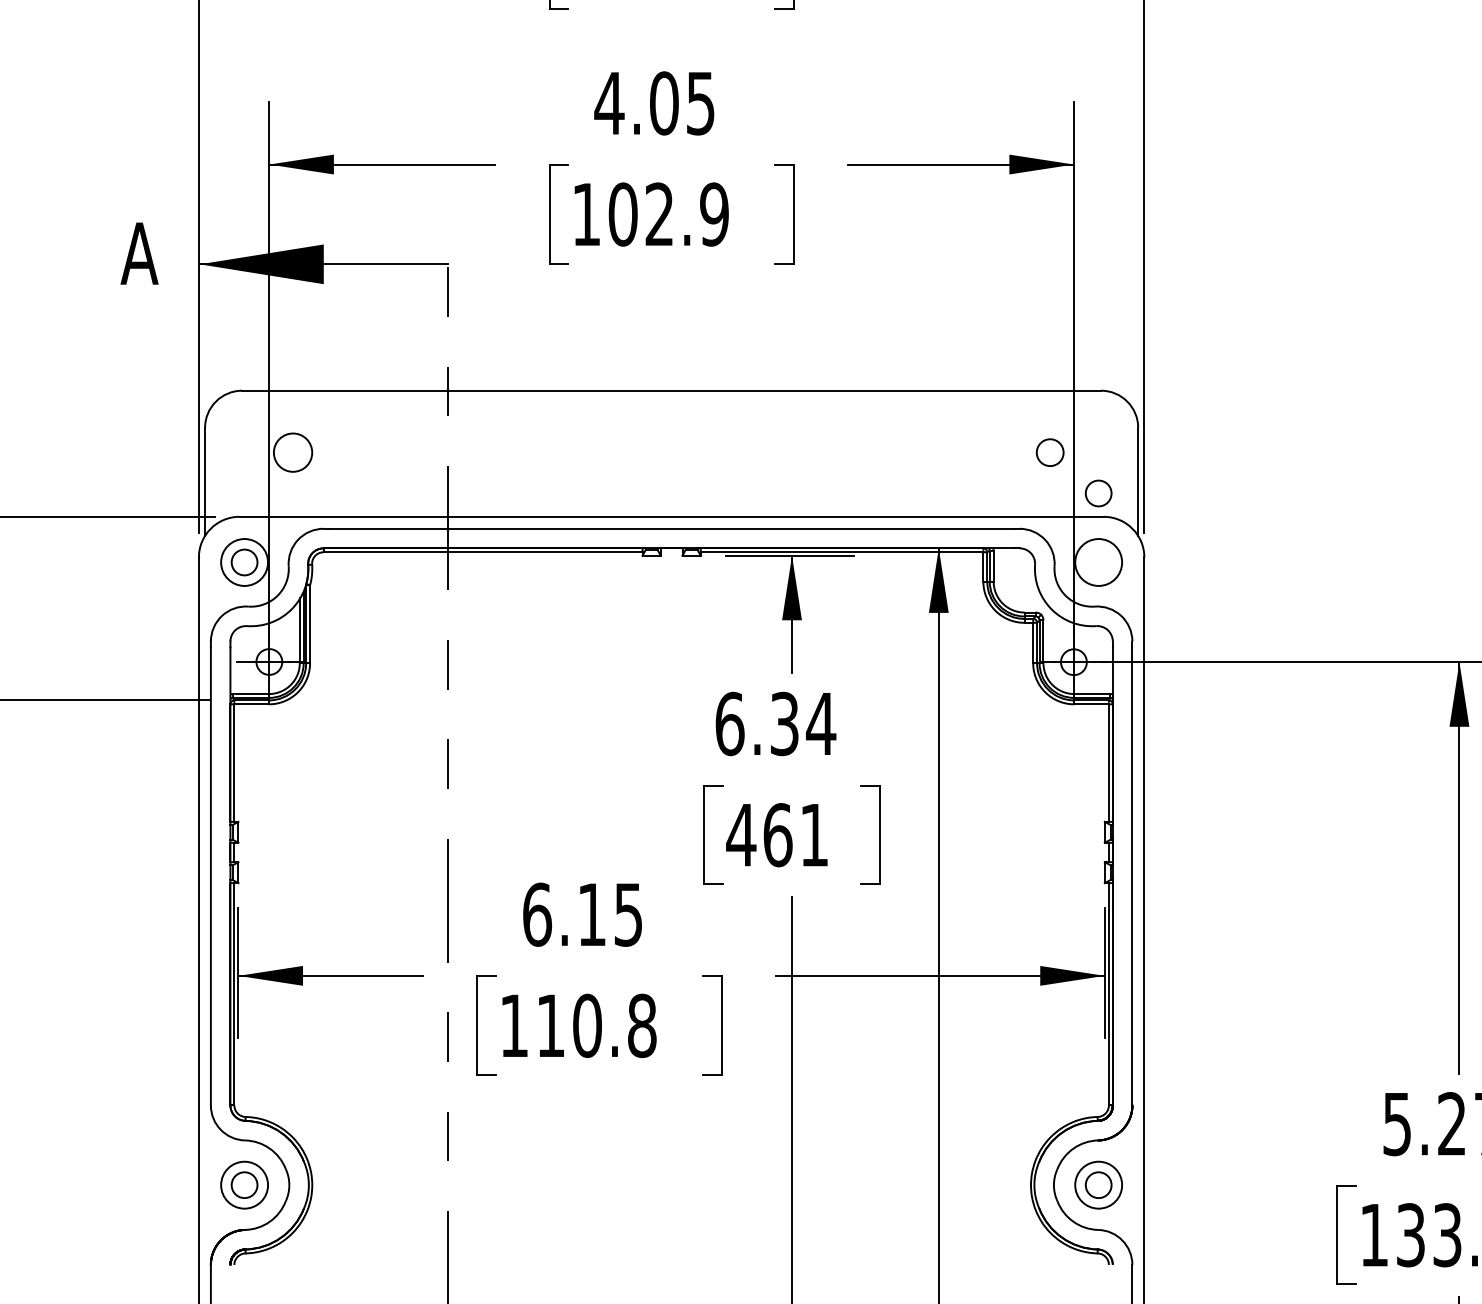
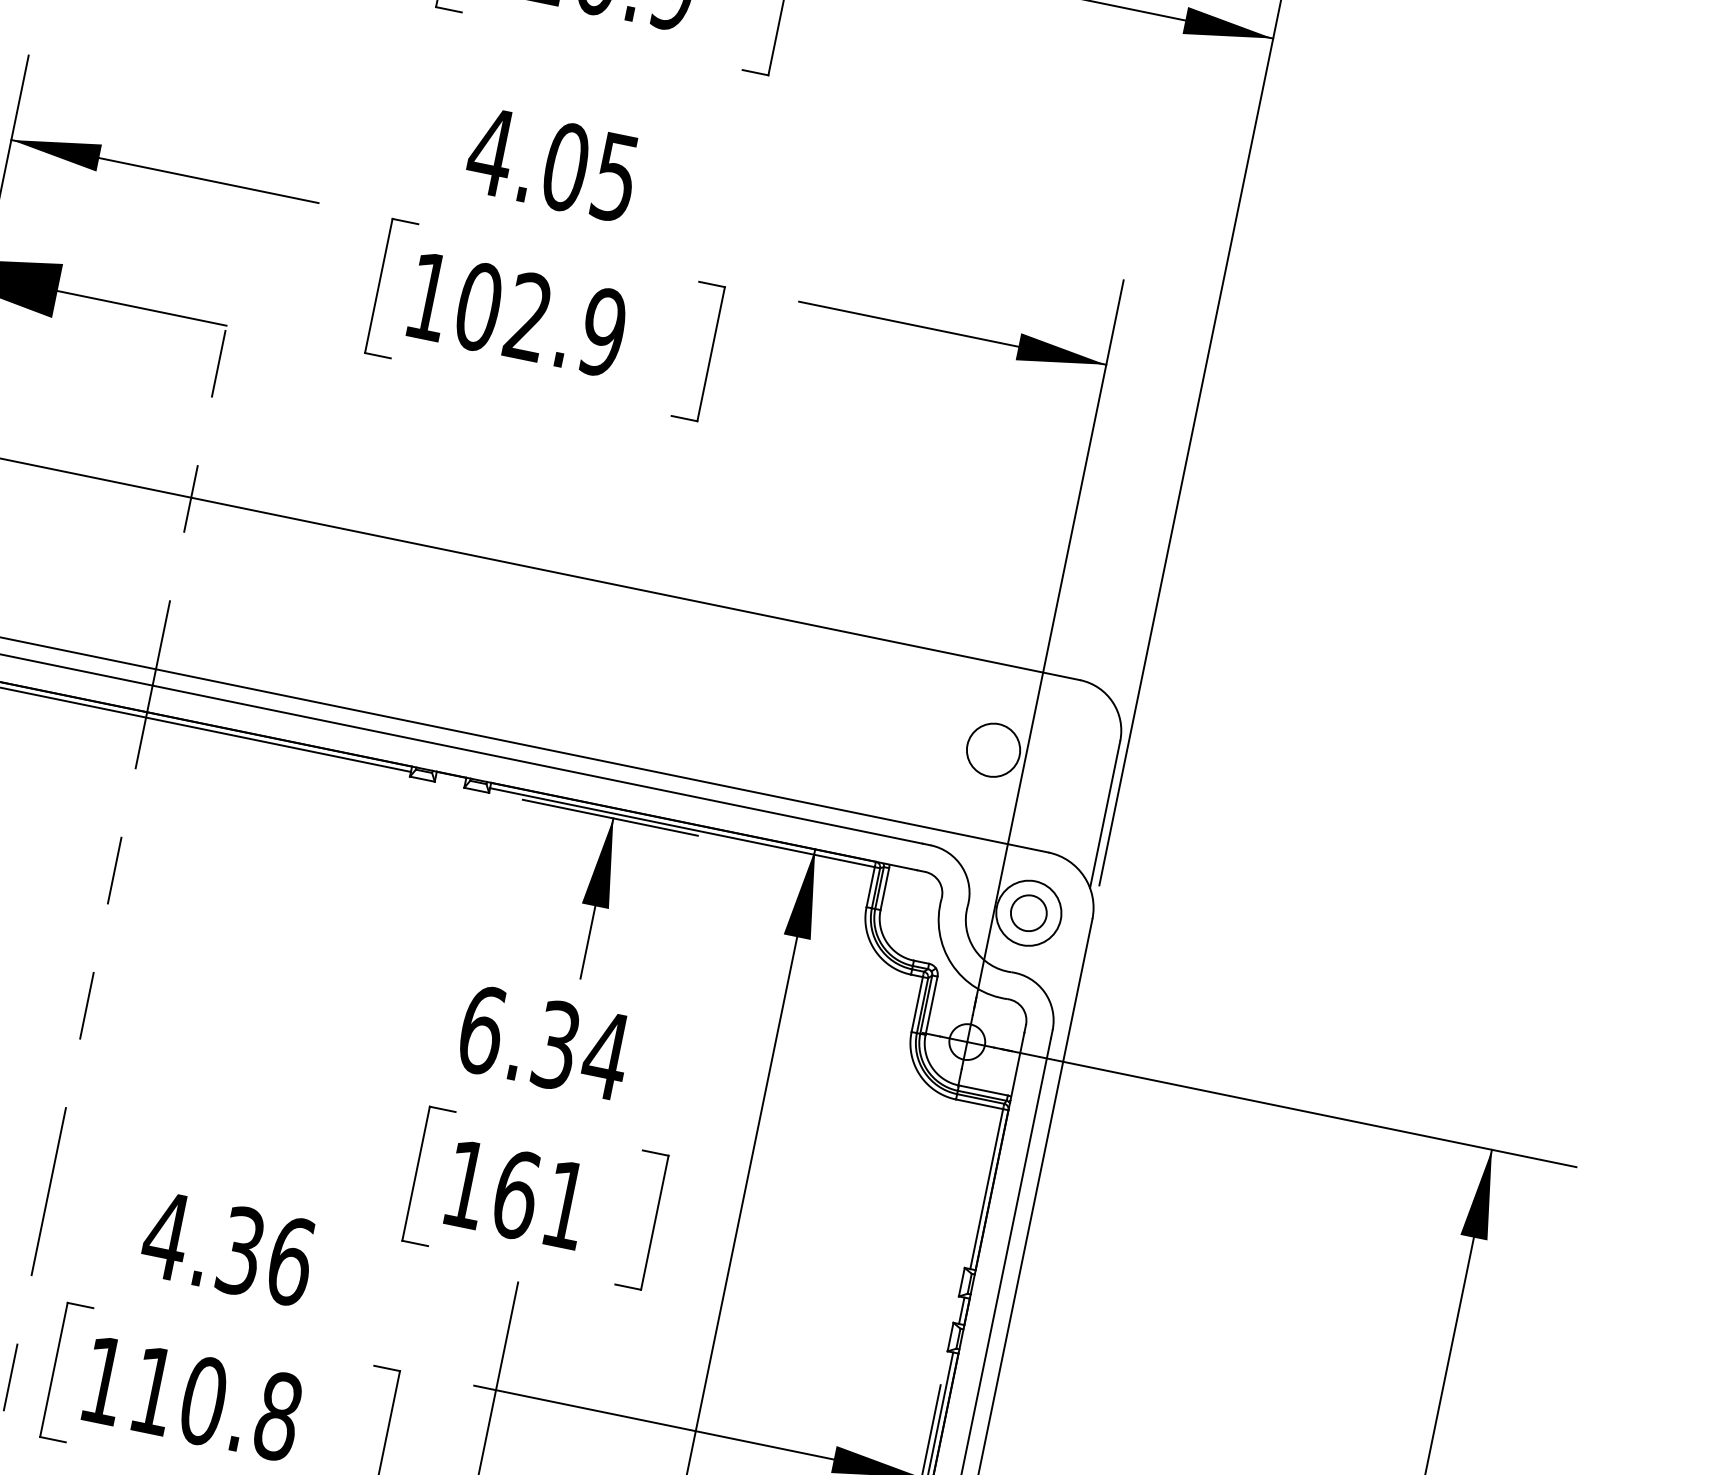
circle: (1050, 452) -> (994, 750), size x1.43
circle: (1098, 493) -> (1028, 913), moved
text: (741, 835) -> (466, 1185), 461 -> 161
text: (582, 914) -> (228, 1248), 6.15 -> 4.36

